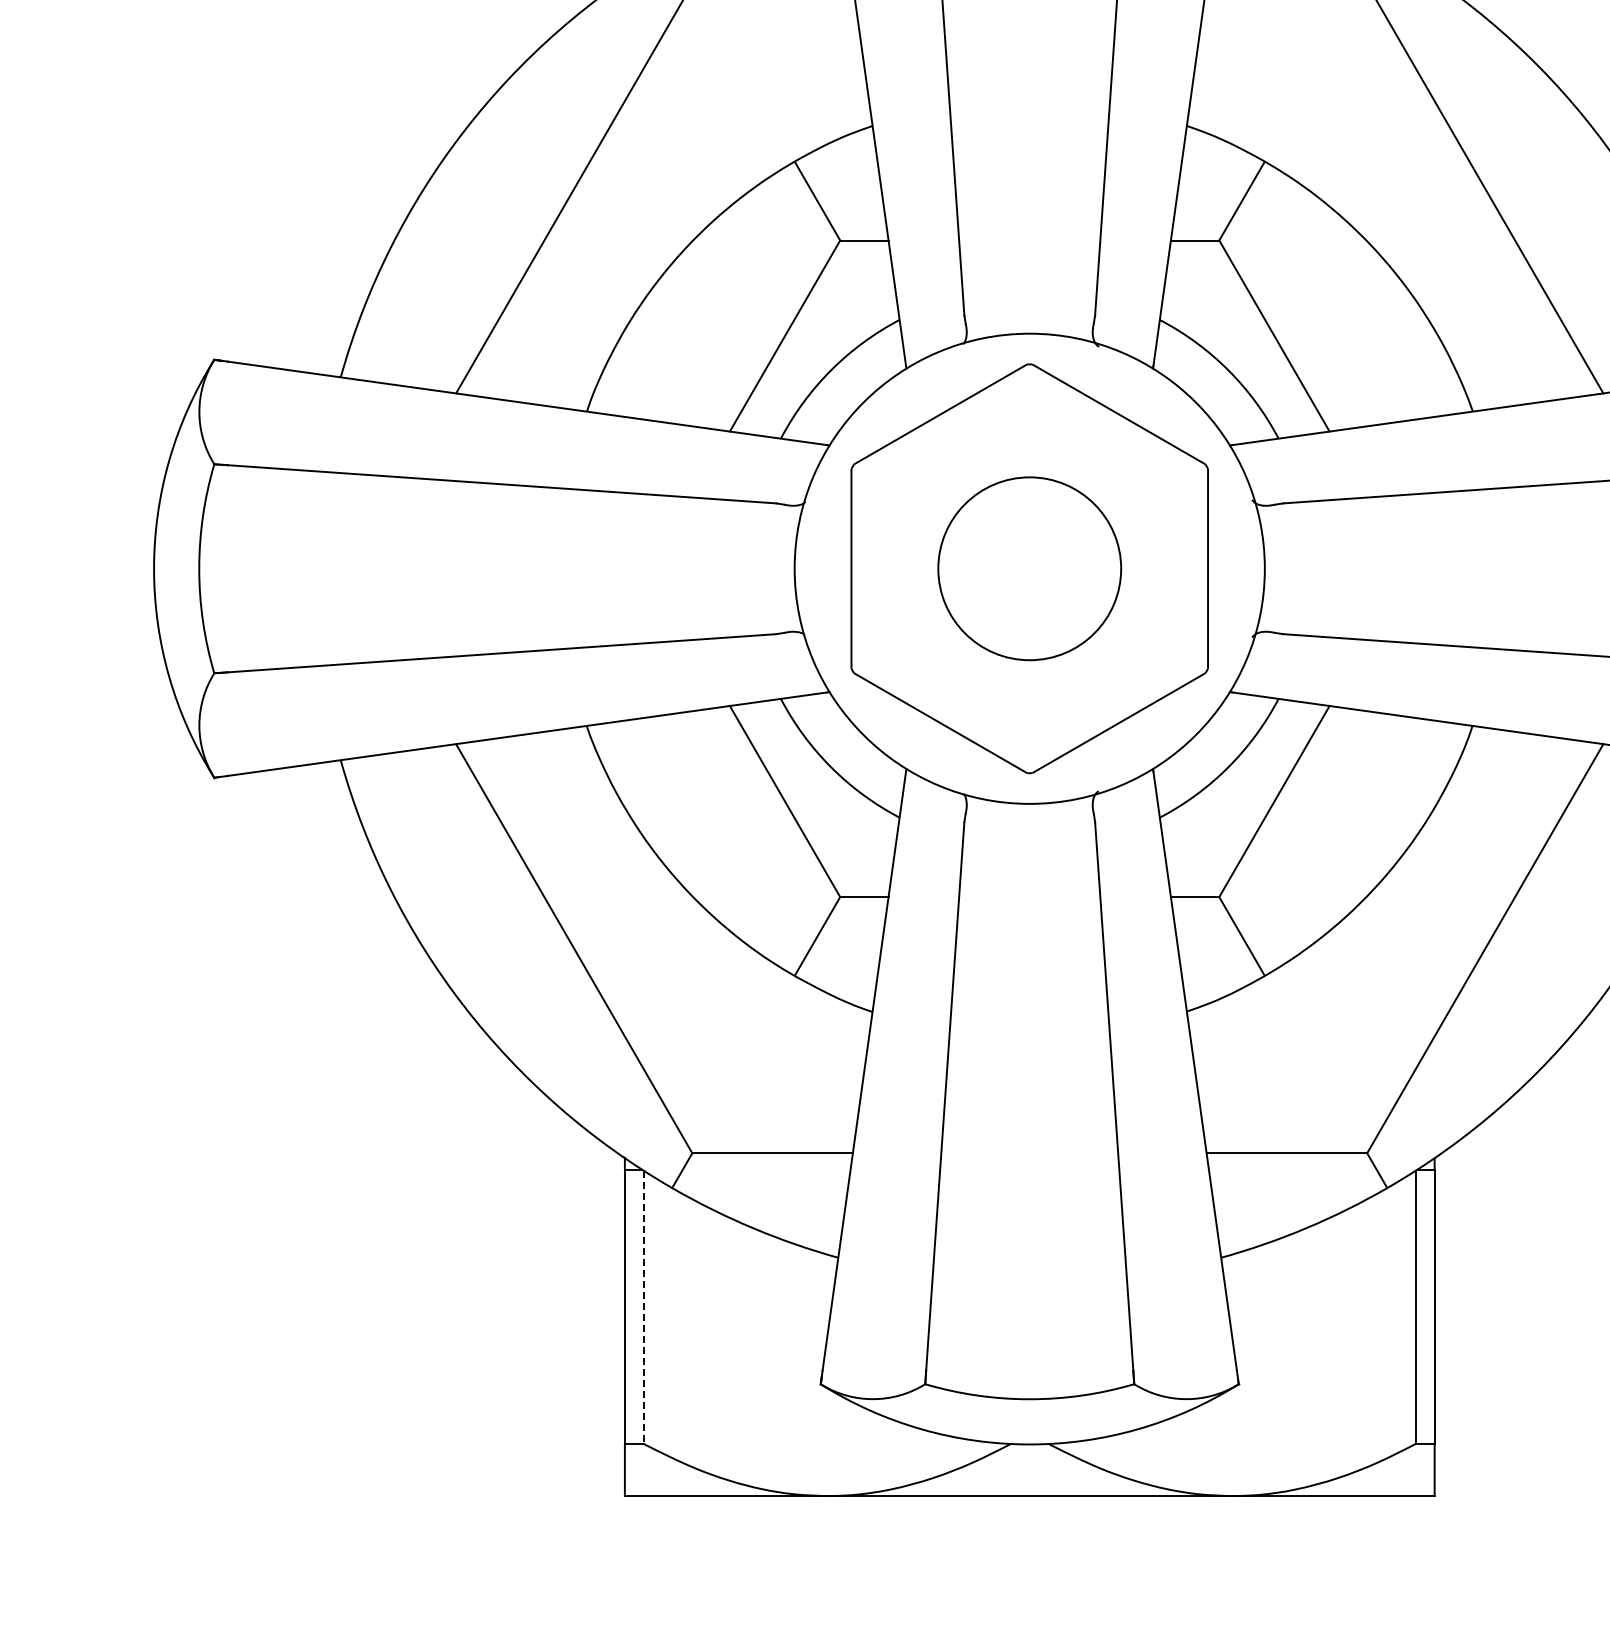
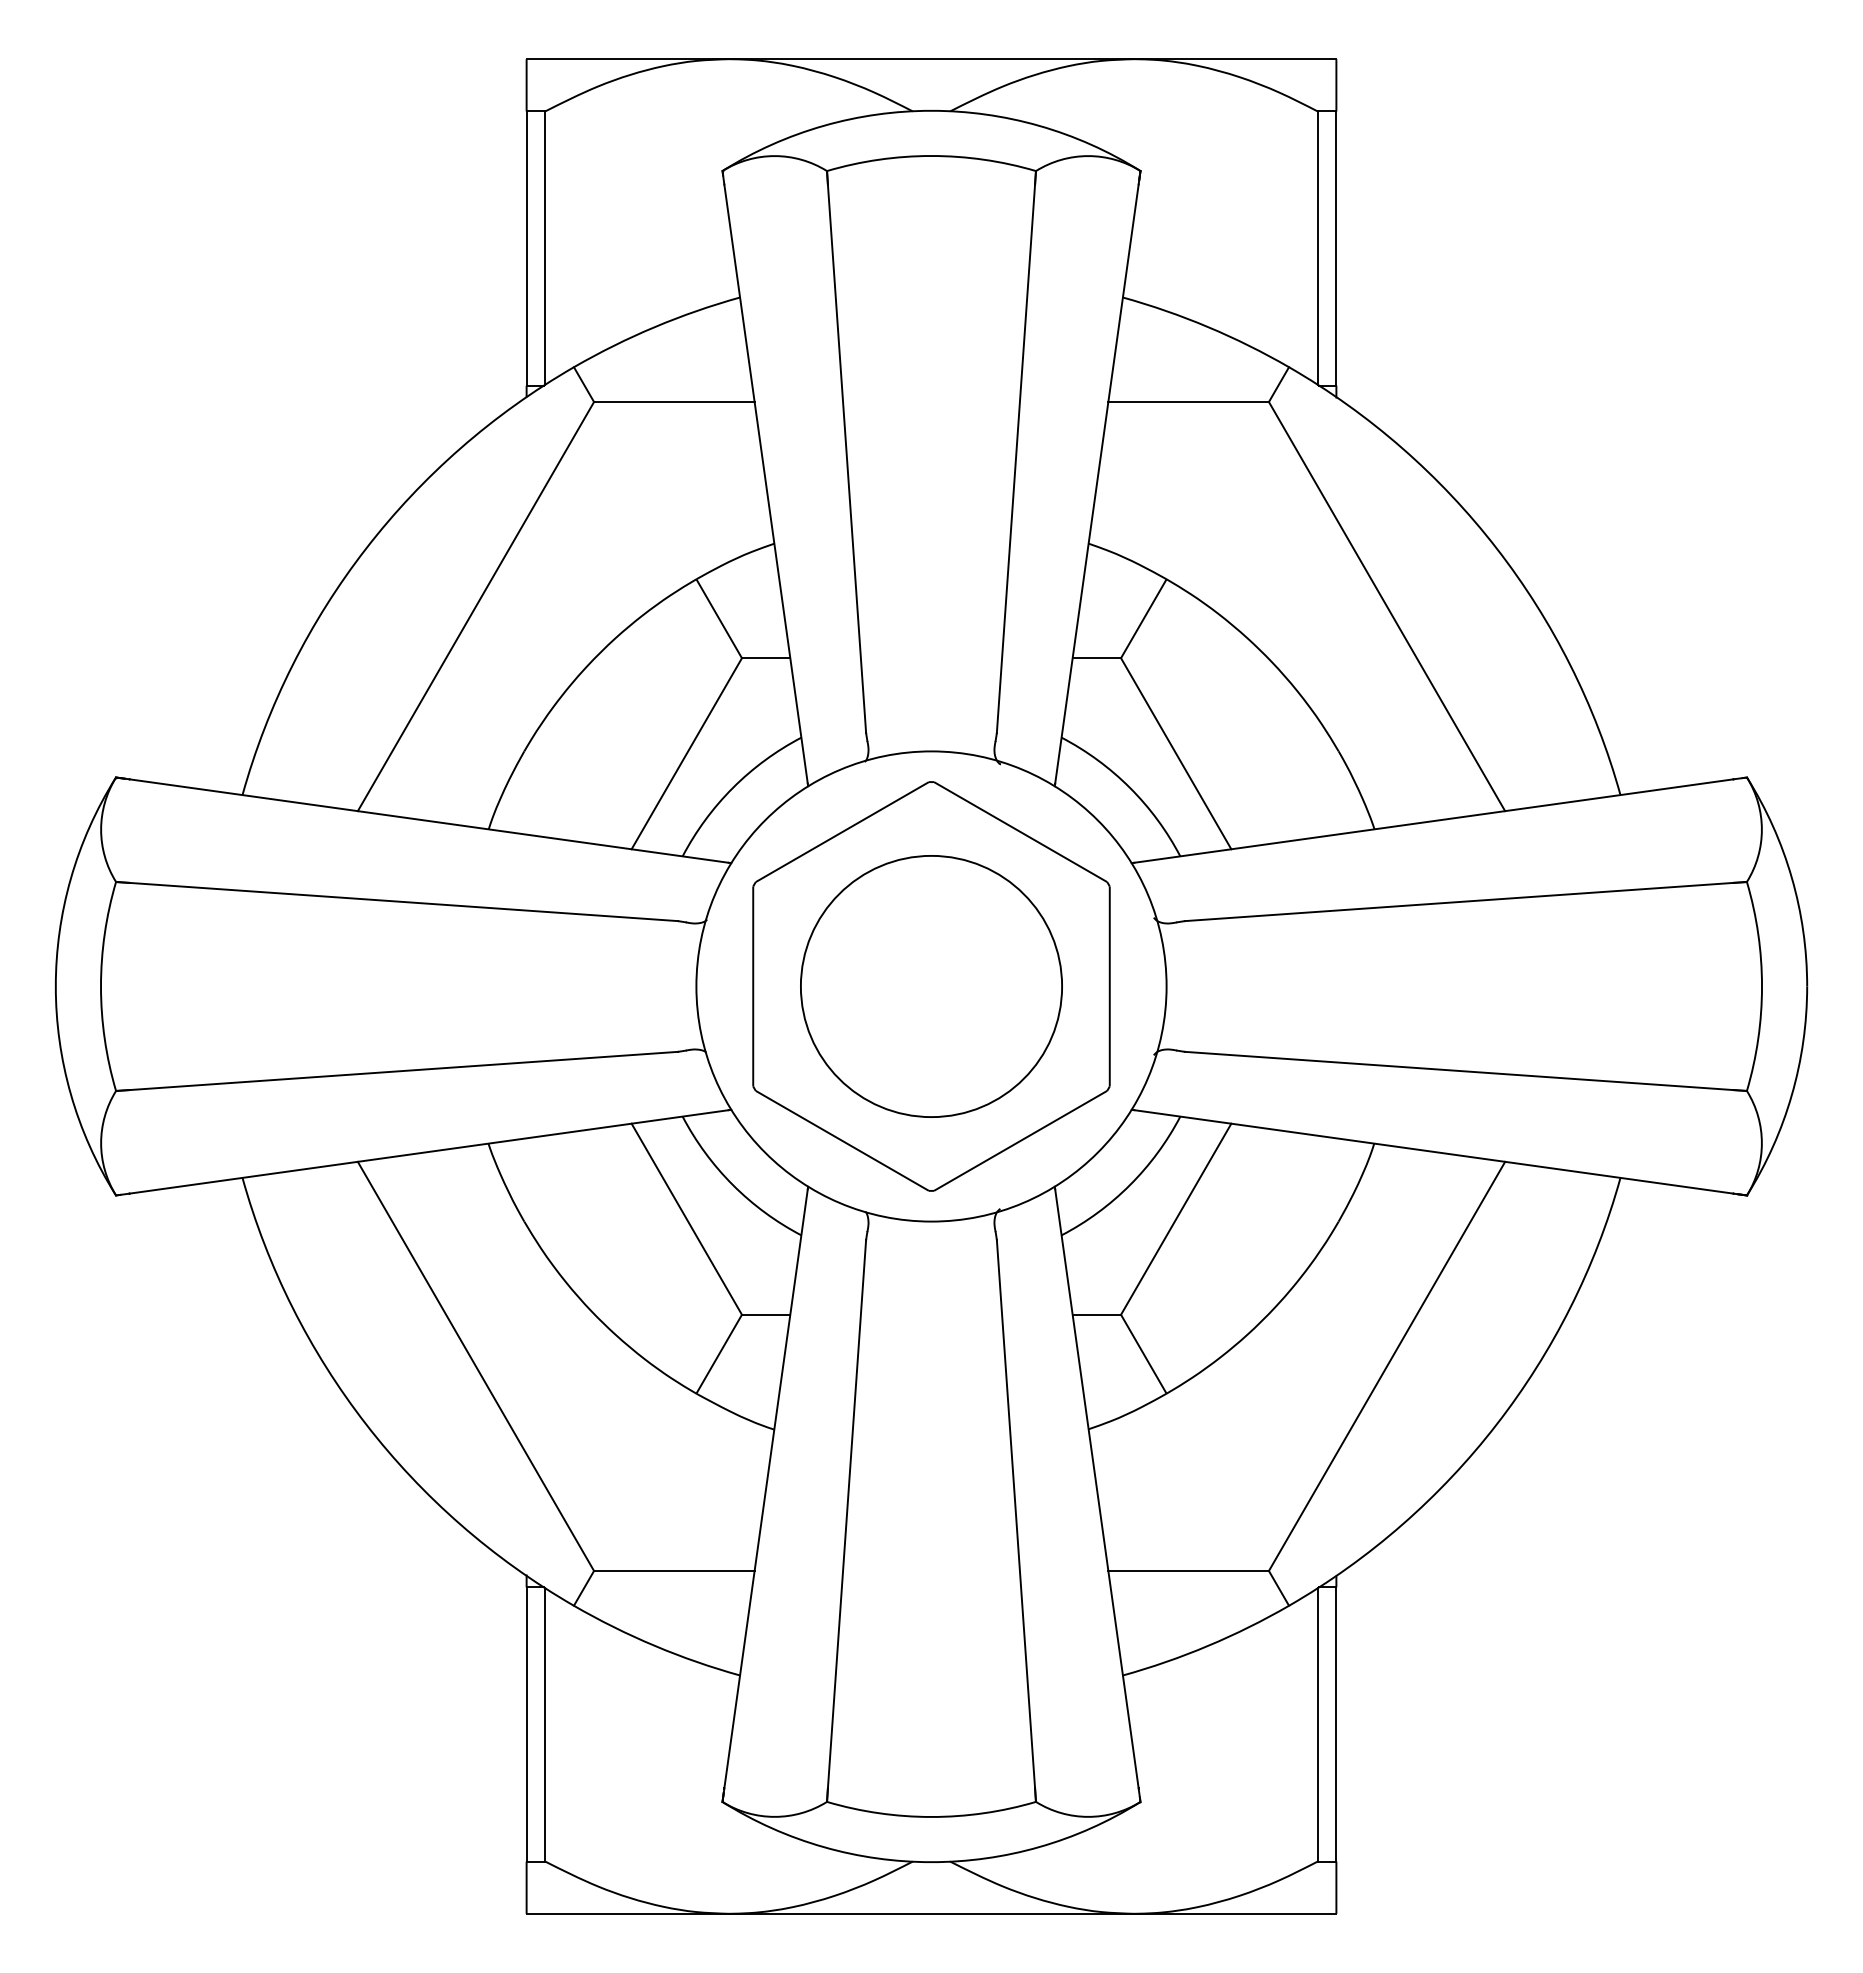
circle: (1029, 568) -> (931, 986), size x1.43
line: (643, 1306) -> (545, 1724), dashed -> solid

